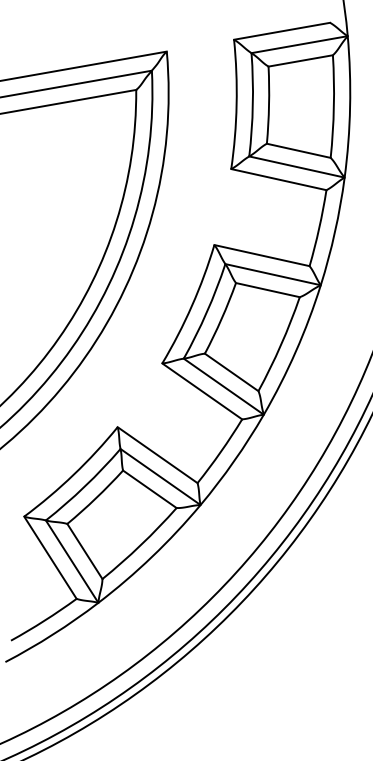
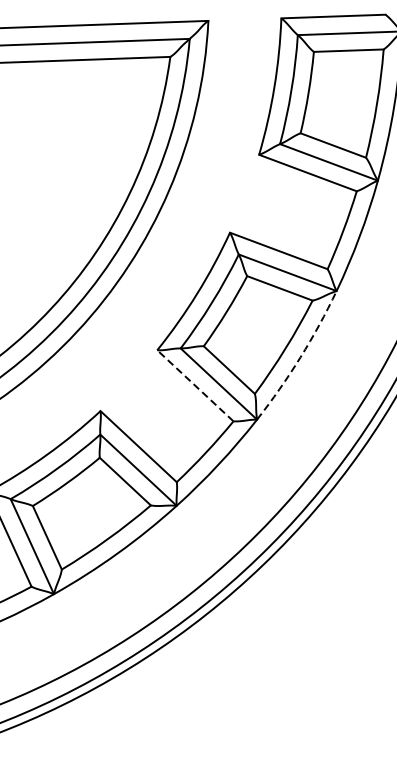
arc: (295, 351) -> (300, 357), solid -> dashed
line: (202, 391) -> (195, 385), solid -> dashed

